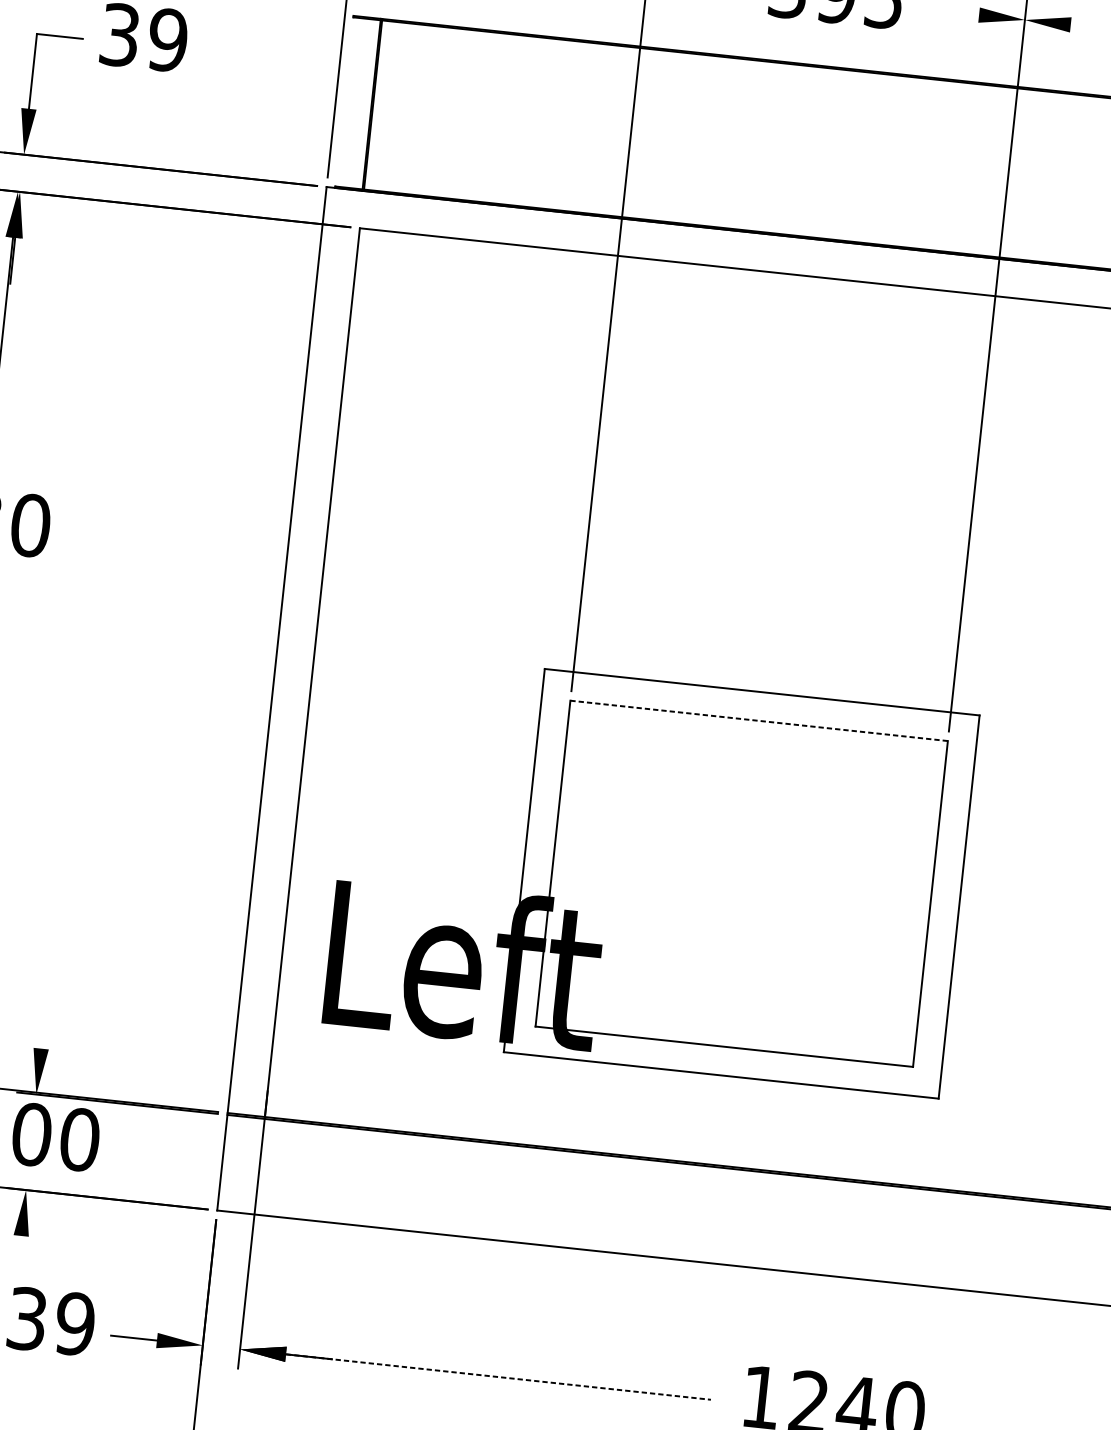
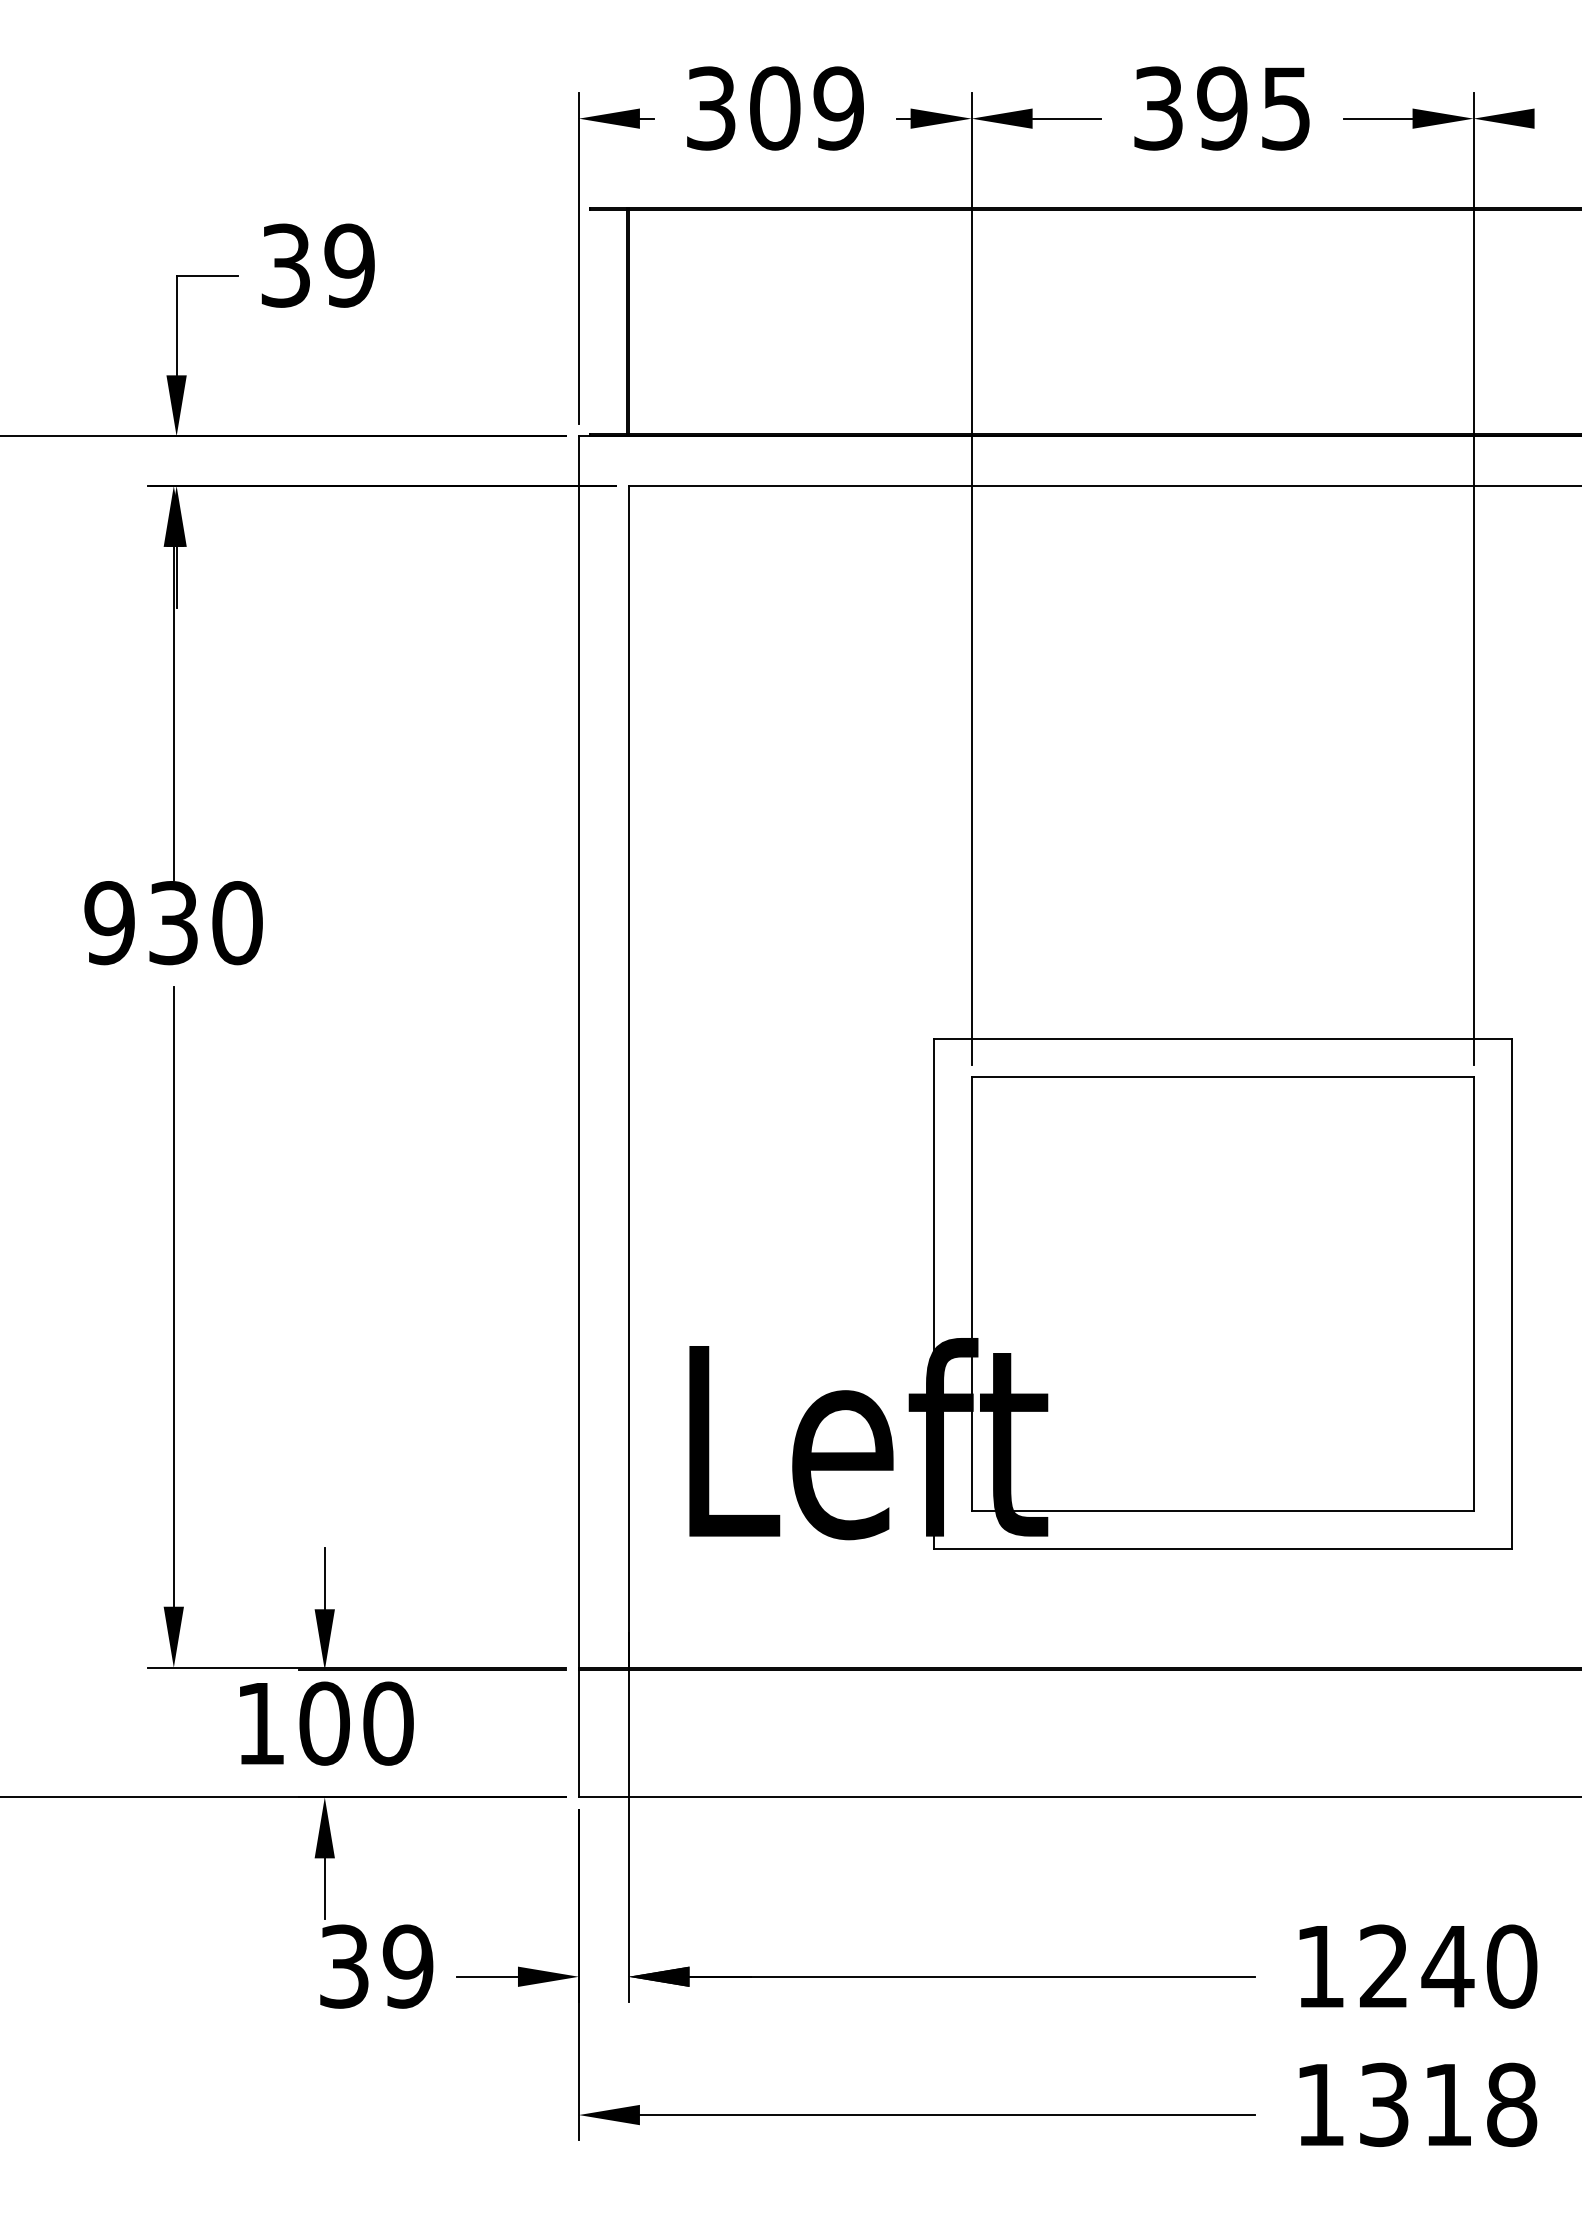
line: (952, 12) -> (1377, 118), added
line: (759, 720) -> (1222, 1077), dashed -> solid
line: (43, 1025) -> (324, 1578), added
line: (18, 1258) -> (324, 1888), added
line: (498, 1376) -> (972, 1976), dashed -> solid

